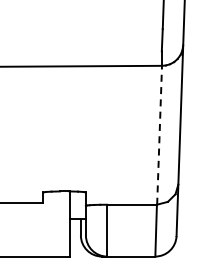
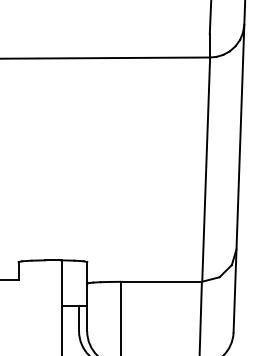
line: (159, 134) -> (206, 168), dashed -> solid

